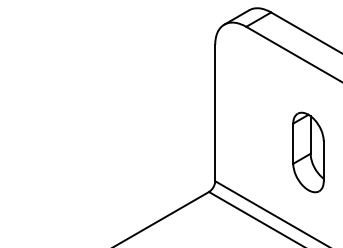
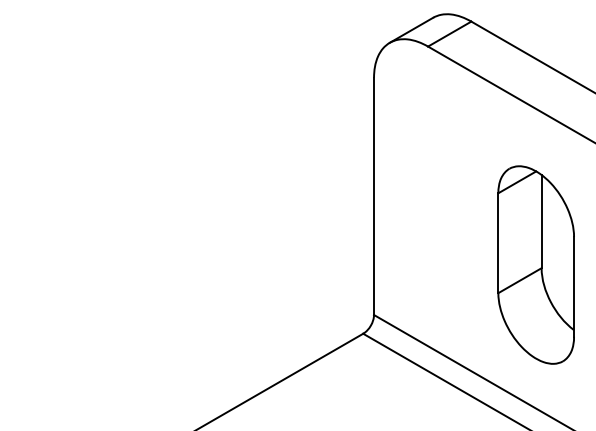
part: (308, 152) -> (536, 265), size x1.43

